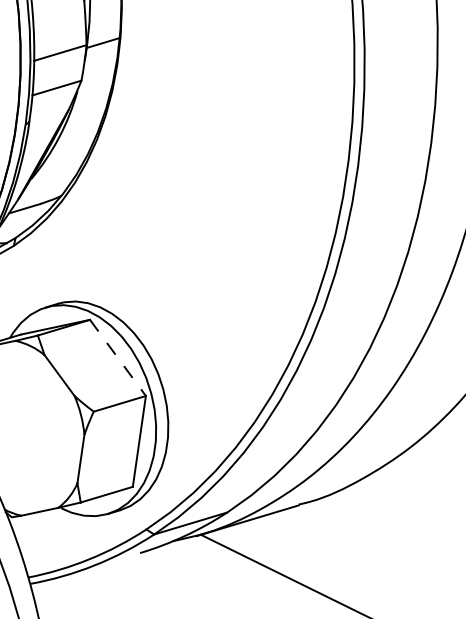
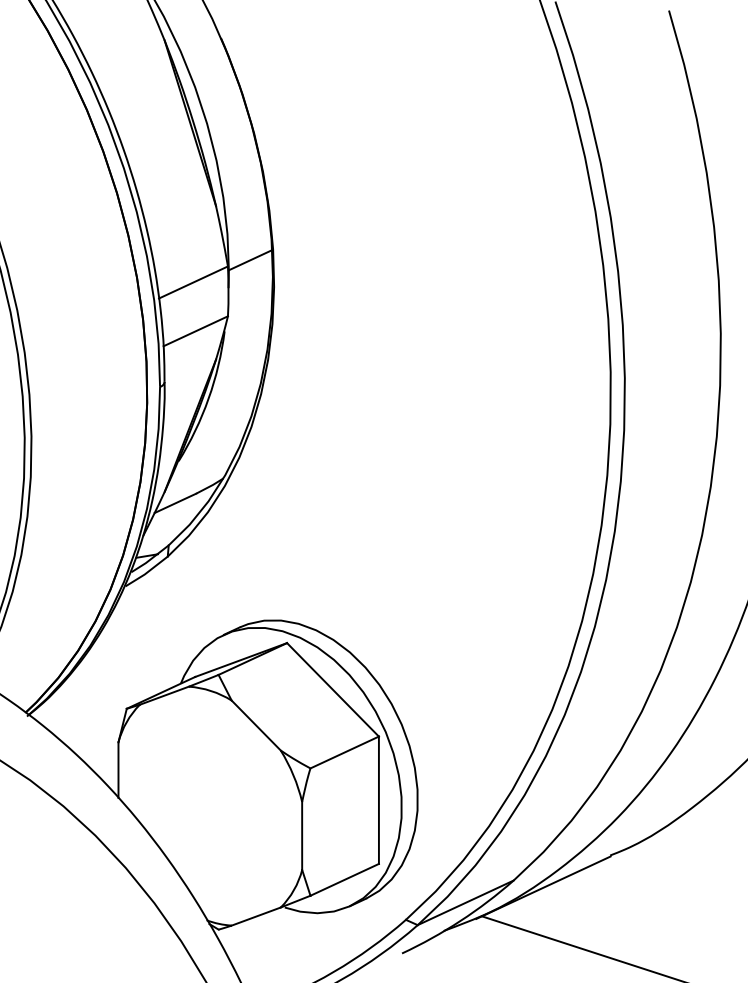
line: (117, 357) -> (332, 689), dashed -> solid

